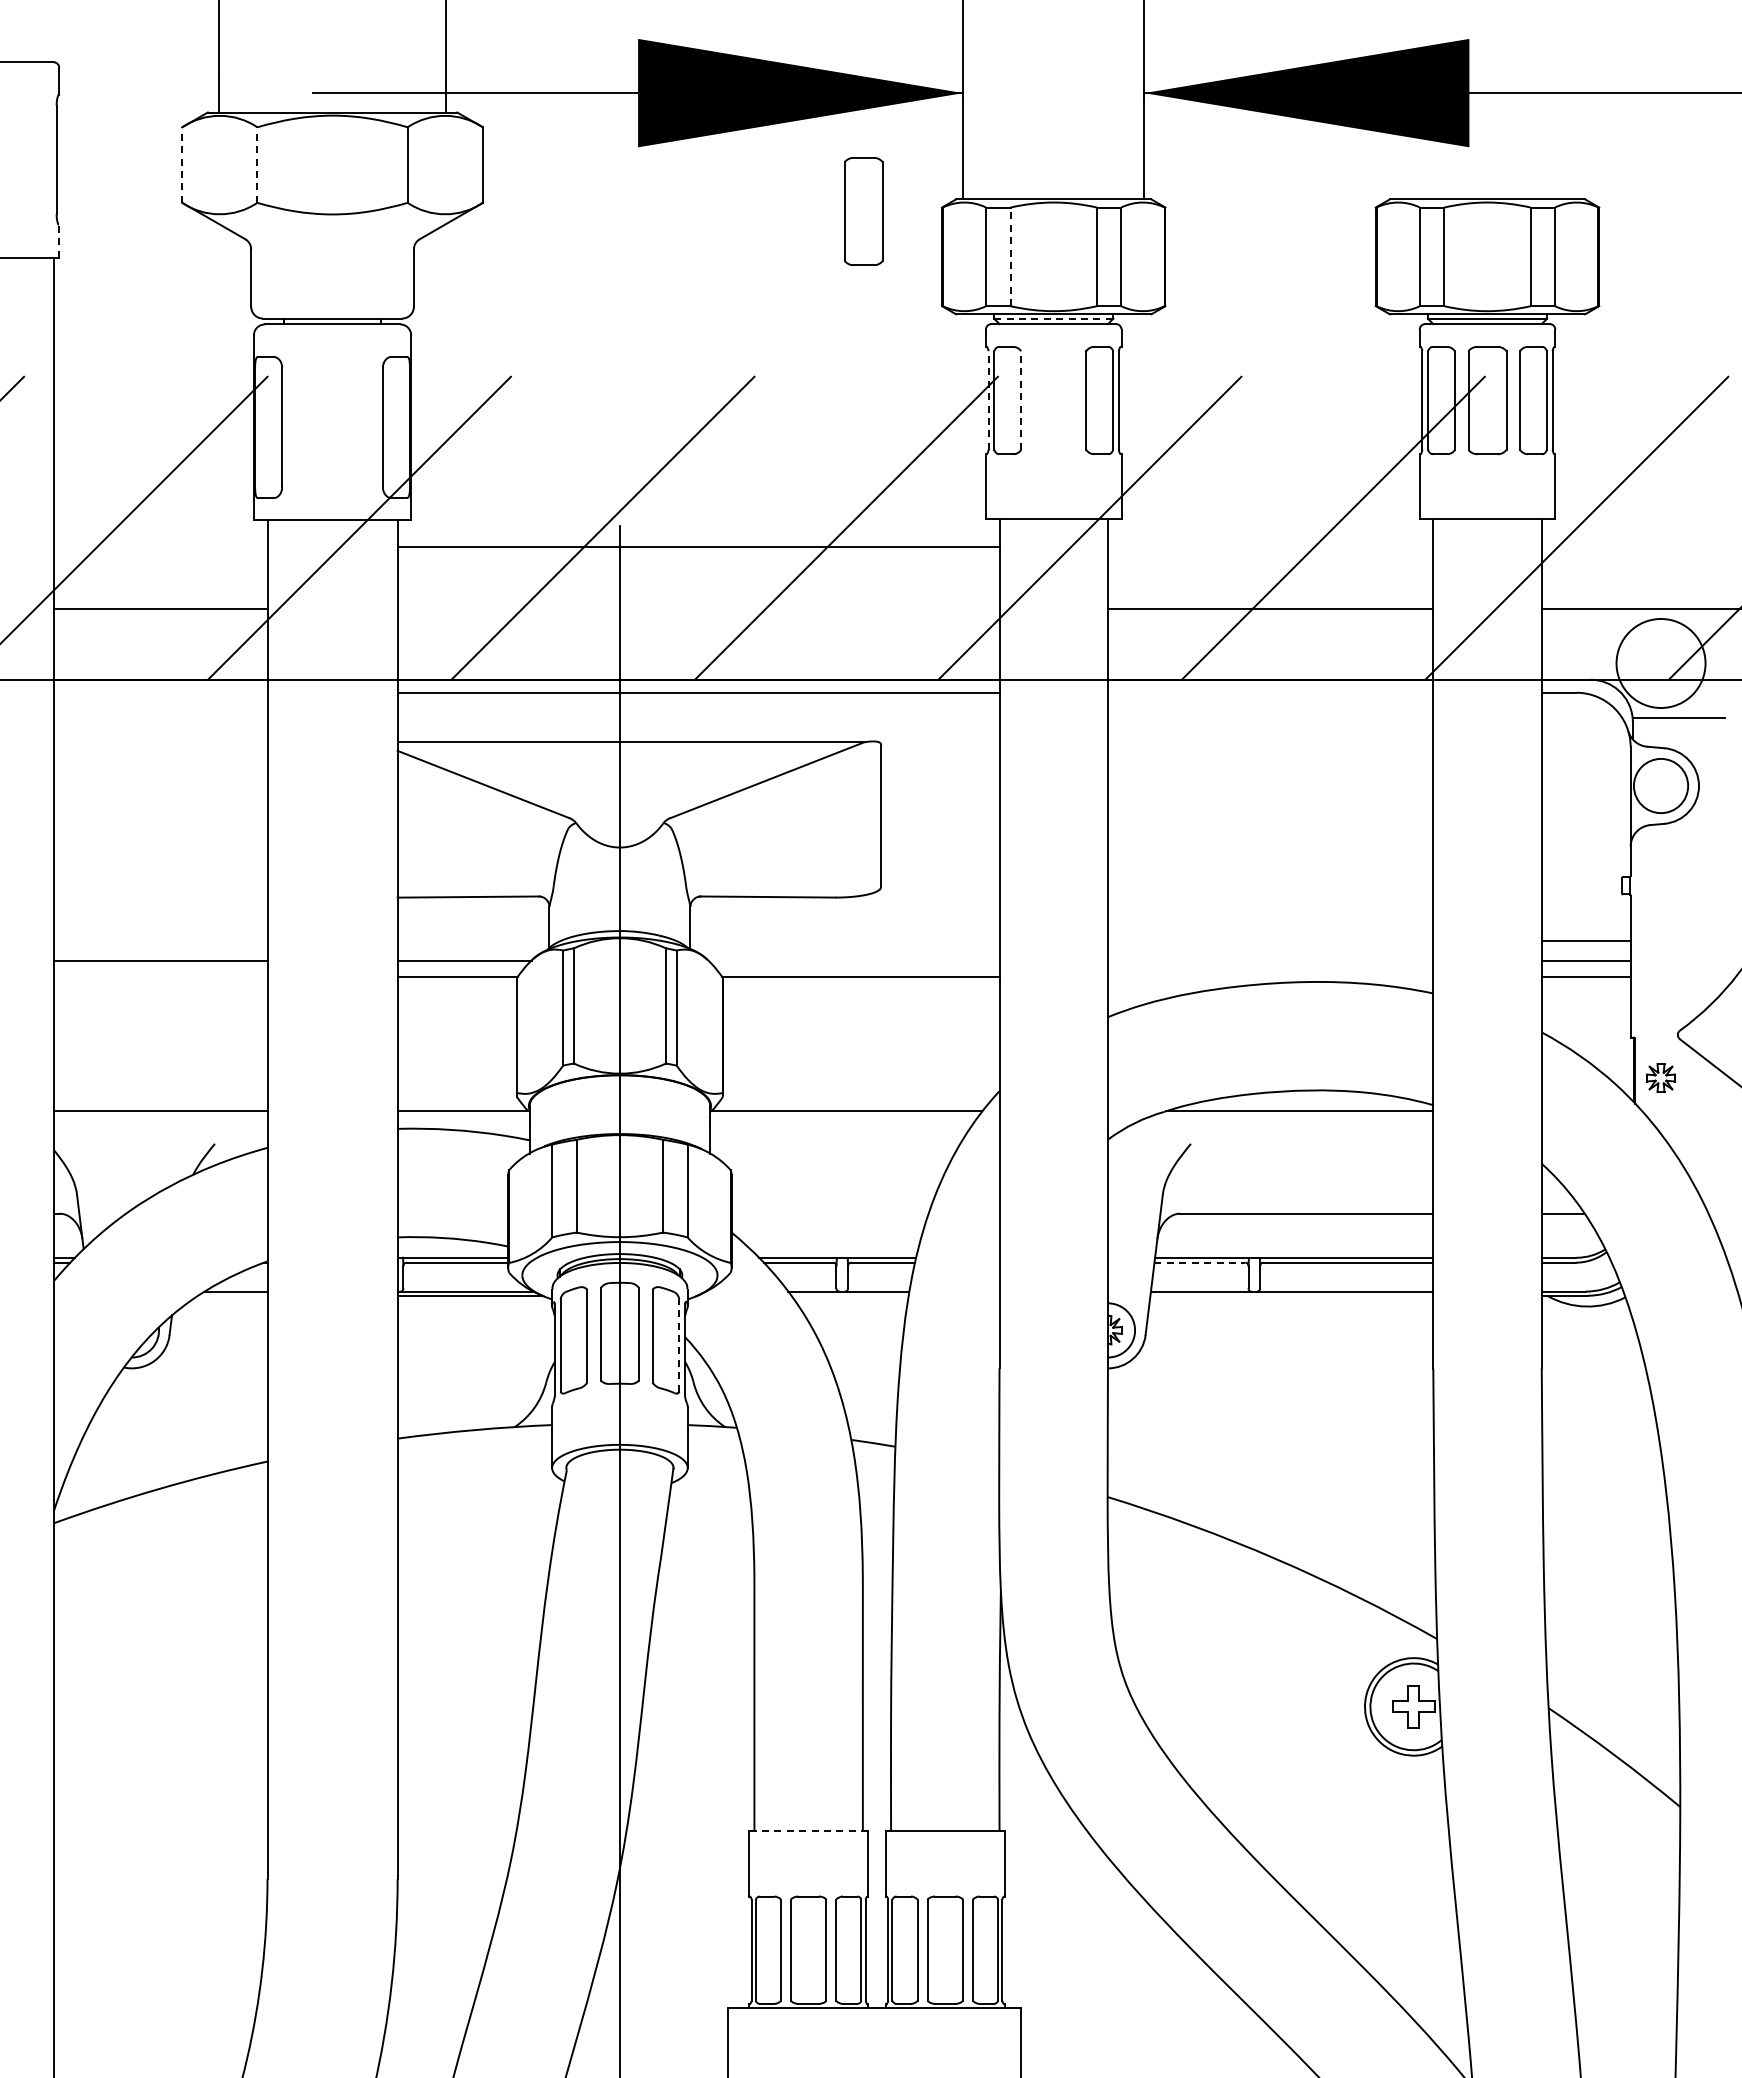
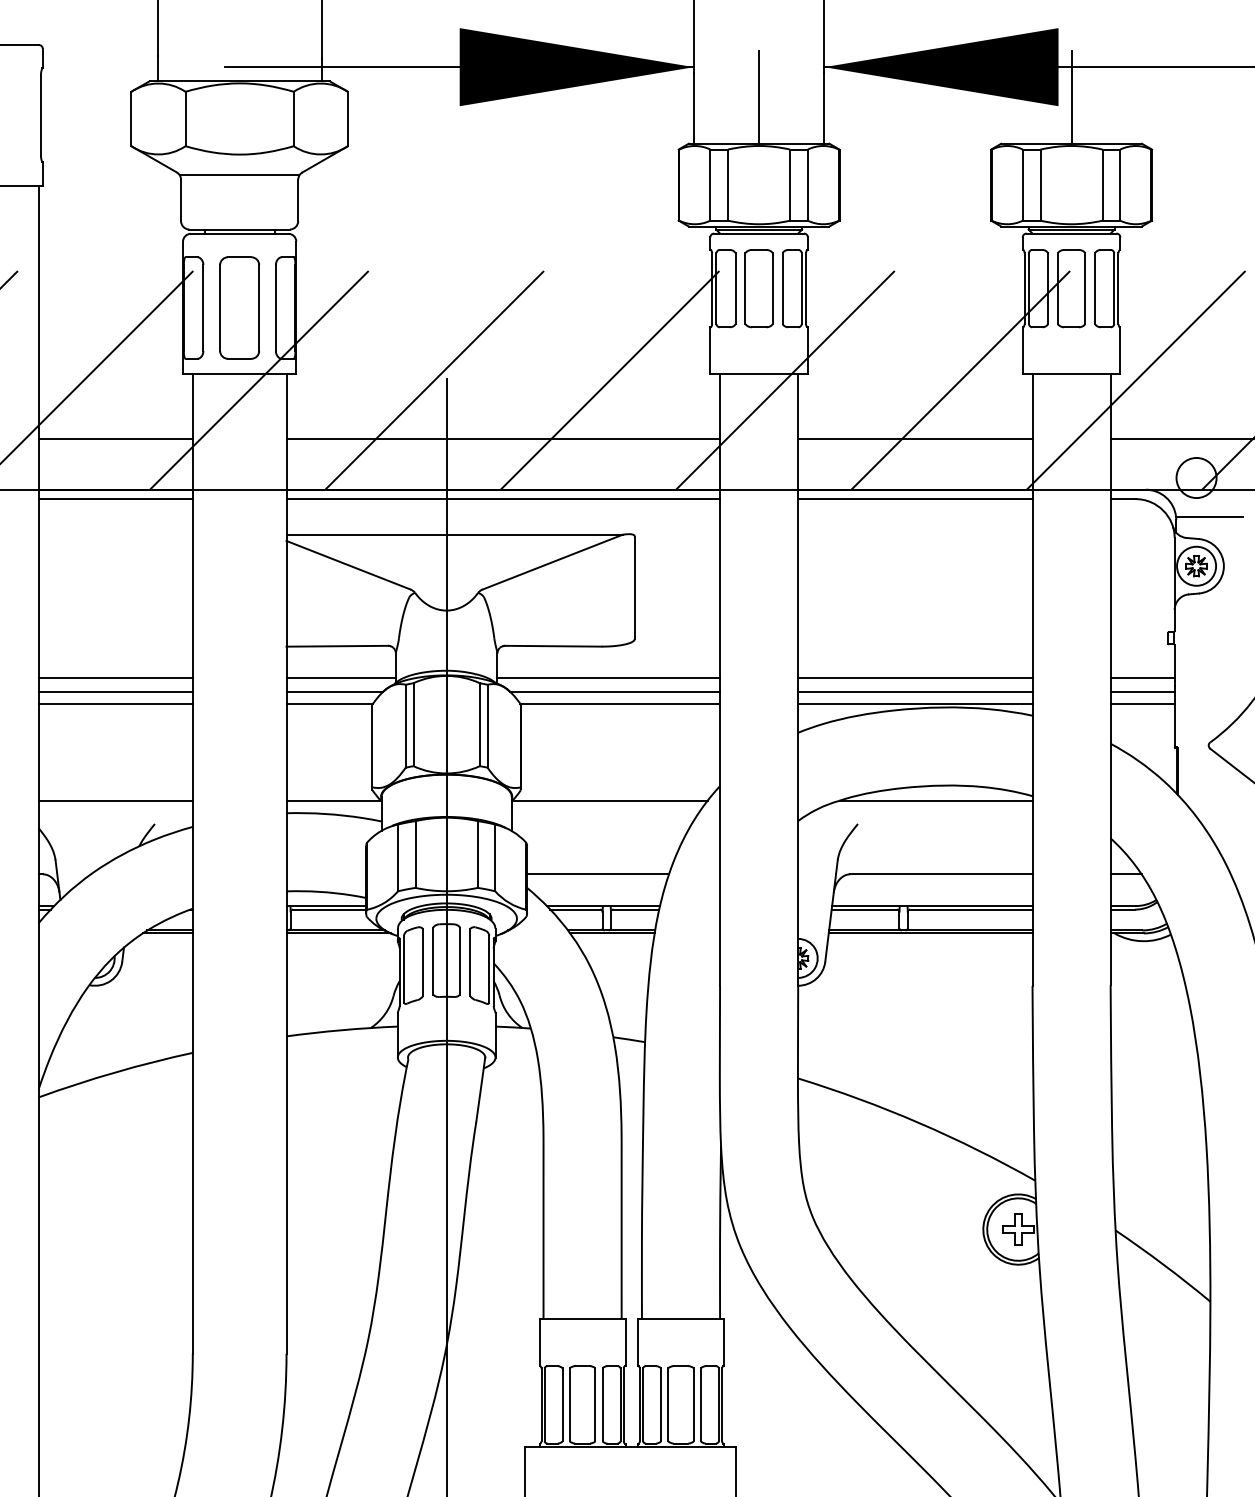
line: (1053, 135) -> (758, 97), added
line: (1487, 135) -> (1071, 97), added
line: (182, 165) -> (131, 119), dashed -> solid
line: (257, 165) -> (185, 119), dashed -> solid
part: (863, 211) -> (758, 288), moved
line: (59, 240) -> (42, 173), dashed -> solid
line: (332, 242) -> (239, 174), added
line: (1010, 256) -> (727, 184), dashed -> solid
line: (1053, 318) -> (758, 229), dashed -> solid
line: (988, 400) -> (712, 288), dashed -> solid
line: (1021, 400) -> (735, 288), dashed -> solid
part: (332, 427) -> (239, 308), added
line: (698, 547) -> (503, 439), moved
circle: (1660, 663) -> (1196, 478), size x0.62
line: (160, 692) -> (115, 498), added
line: (1270, 692) -> (915, 498), added
line: (160, 940) -> (115, 677), added
line: (473, 940) -> (341, 677), added
line: (844, 940) -> (608, 677), added
line: (1270, 940) -> (915, 677), added
line: (853, 960) -> (614, 691), added
line: (1270, 960) -> (915, 691), added
line: (160, 976) -> (115, 703), added
line: (1270, 976) -> (915, 703), added
part: (1660, 1077) -> (1196, 565), moved
line: (829, 1213) -> (597, 874), added
line: (1200, 1262) -> (864, 909), dashed -> solid
line: (232, 1295) -> (167, 933), added
line: (849, 1295) -> (612, 933), added
line: (1291, 1295) -> (930, 933), added
line: (679, 1344) -> (489, 968), dashed -> solid
line: (808, 1831) -> (582, 1319), dashed -> solid

